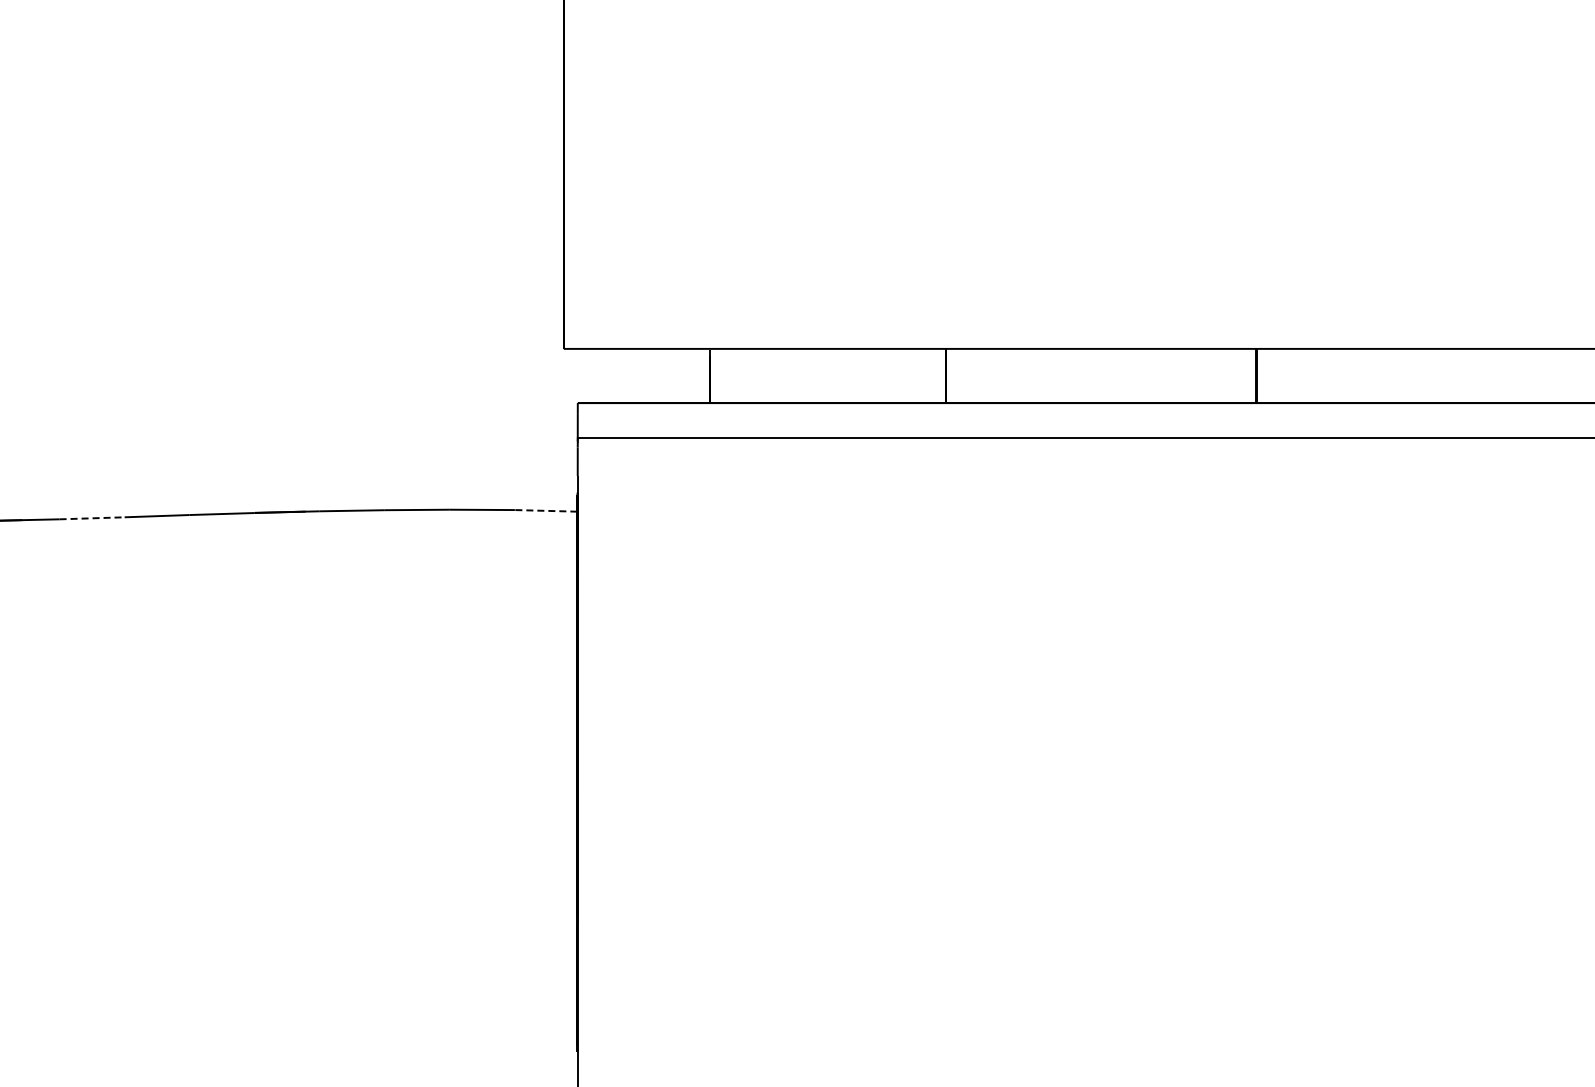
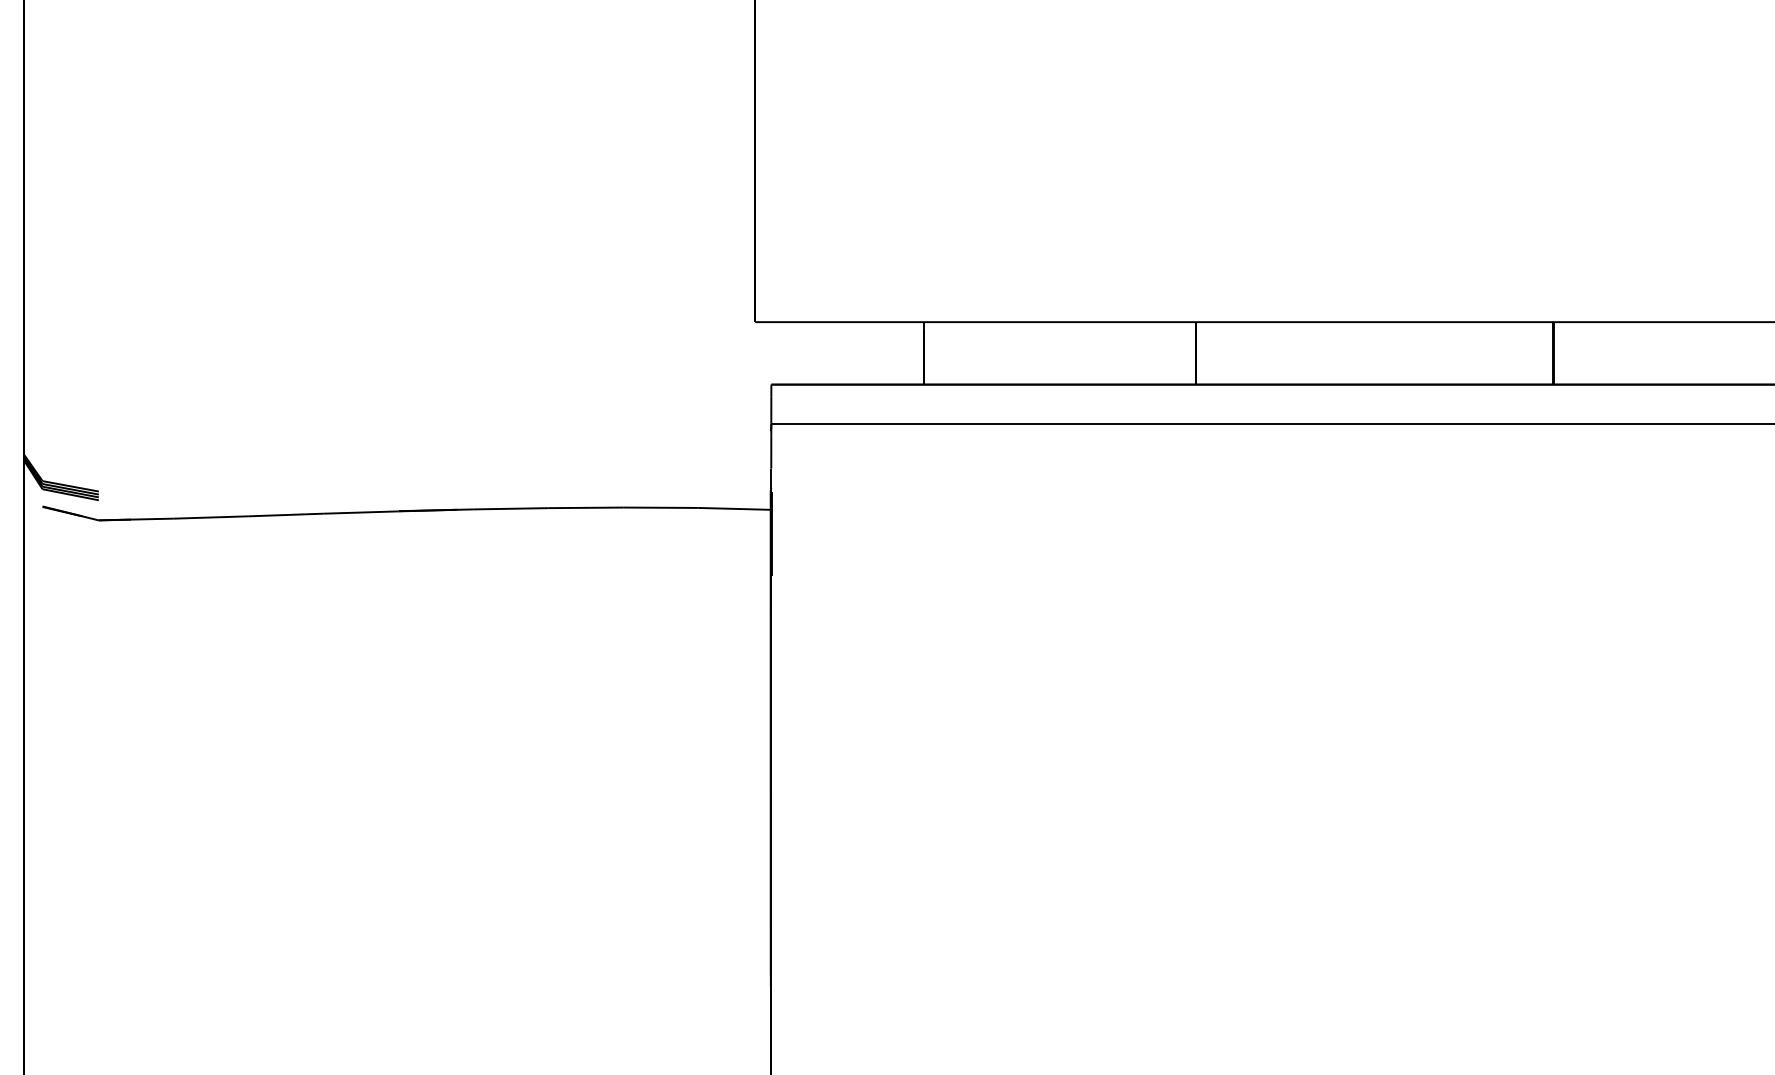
line: (545, 510) -> (734, 508), dashed -> solid
line: (92, 518) -> (211, 517), dashed -> solid

